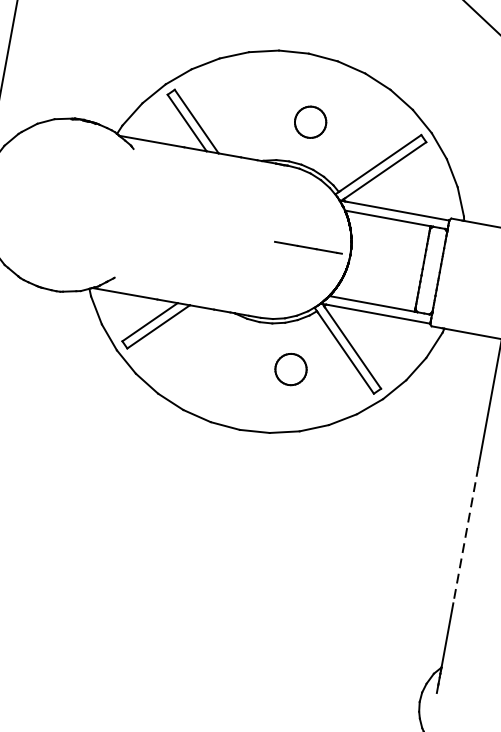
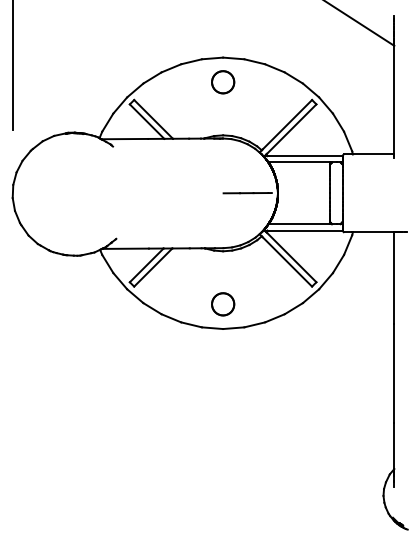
part: (311, 122) -> (223, 82), moved
part: (291, 369) -> (223, 304), moved
line: (465, 536) -> (394, 374), dashed -> solid

